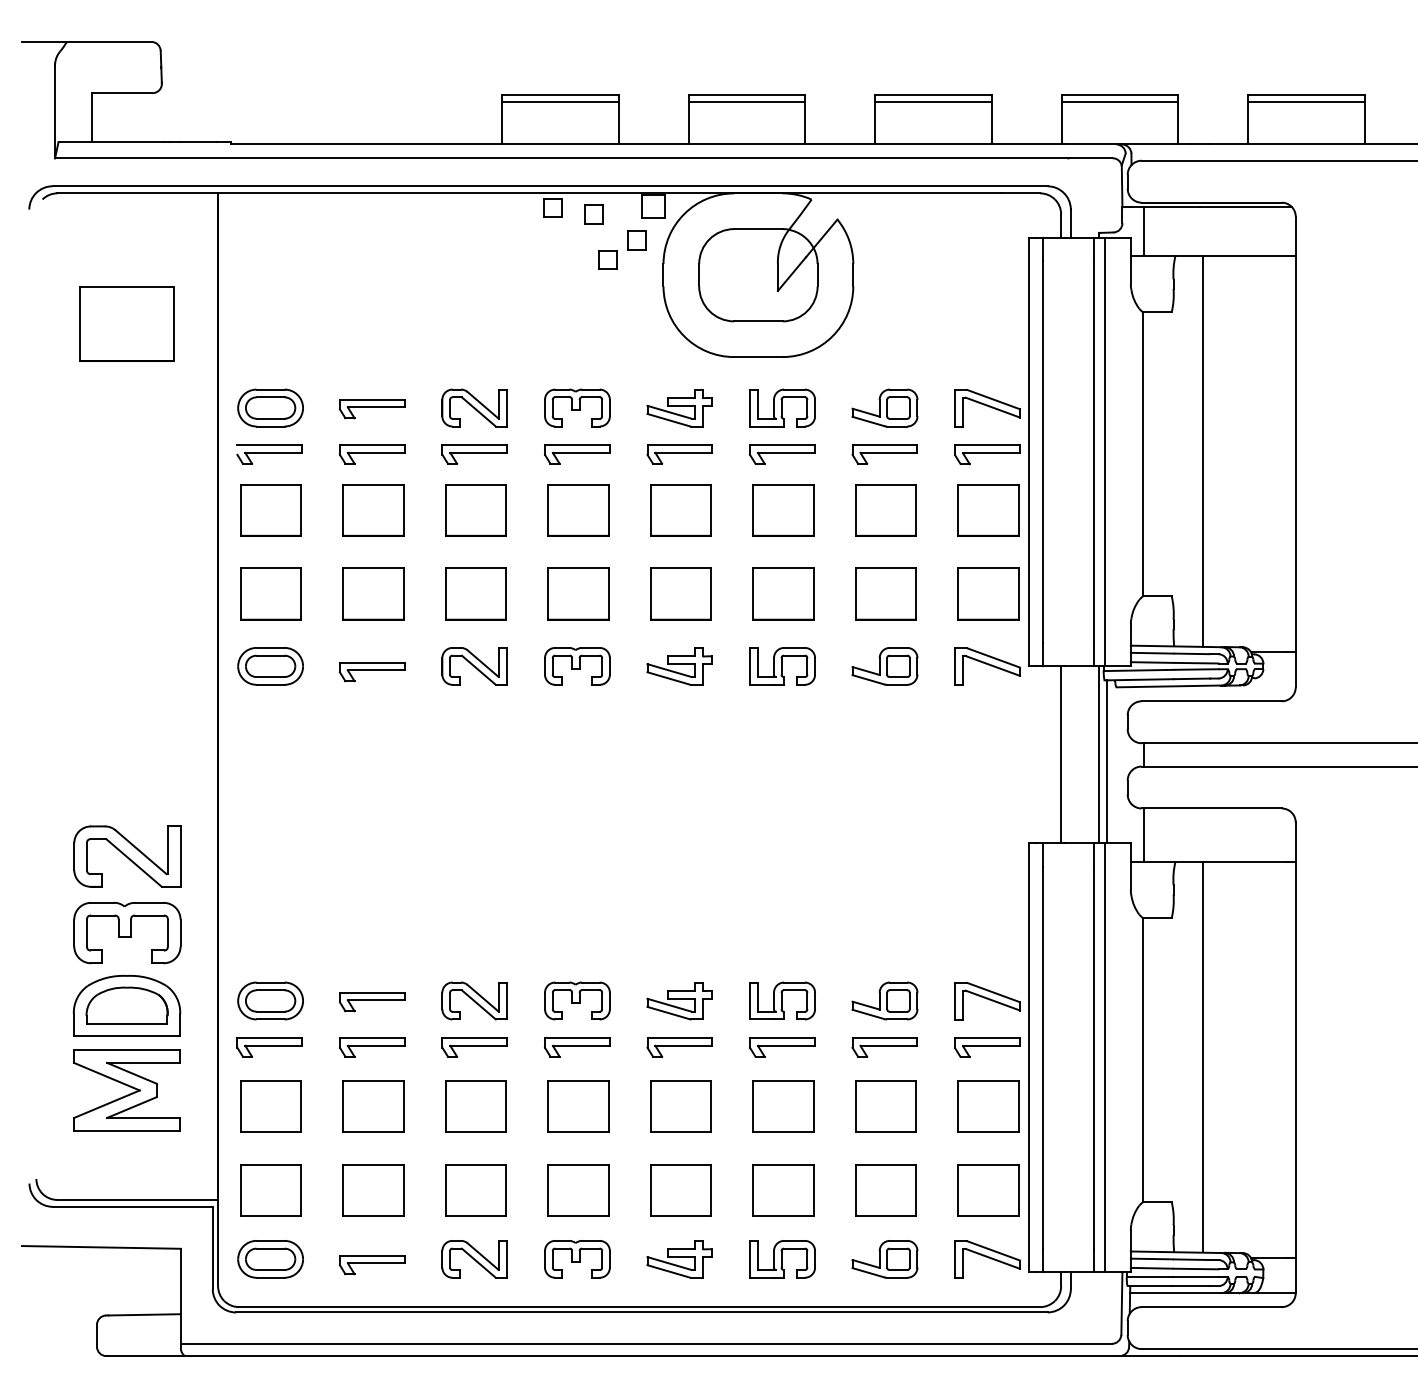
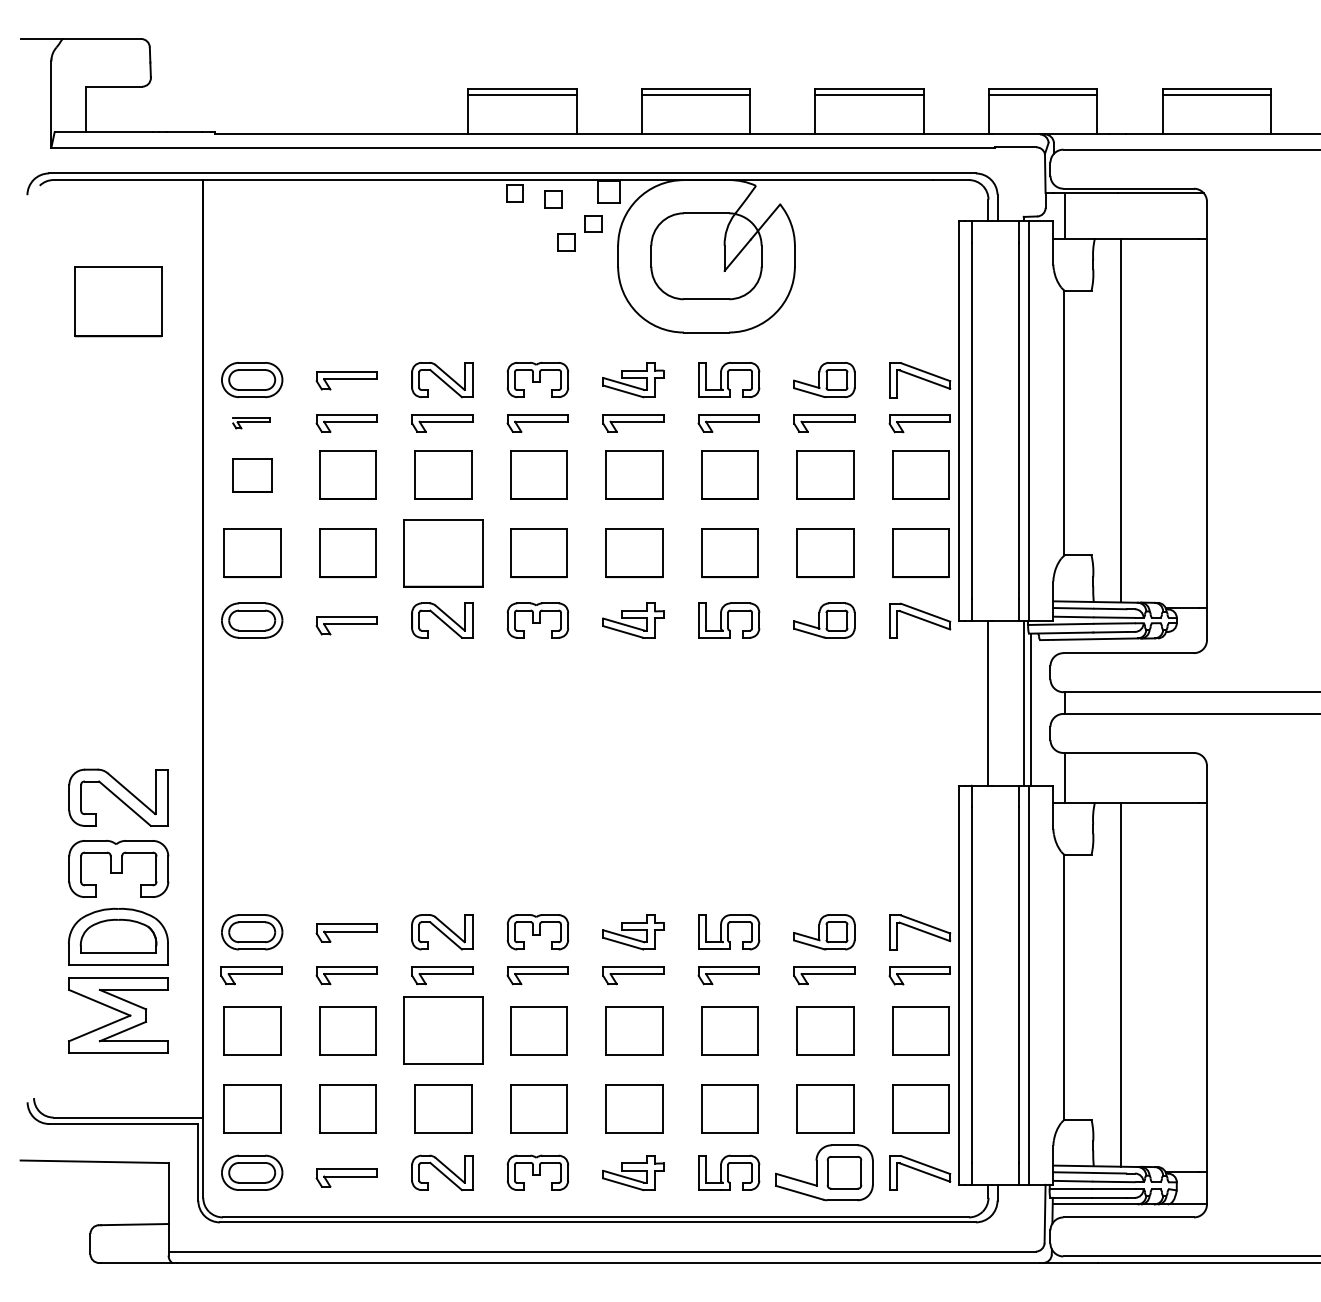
part: (269, 454) -> (251, 423), size x0.6
part: (270, 510) -> (252, 475), size x0.7
part: (475, 593) -> (443, 552), size x1.4
part: (475, 1106) -> (443, 1030), size x1.4
part: (884, 1259) -> (823, 1173), size x1.6

